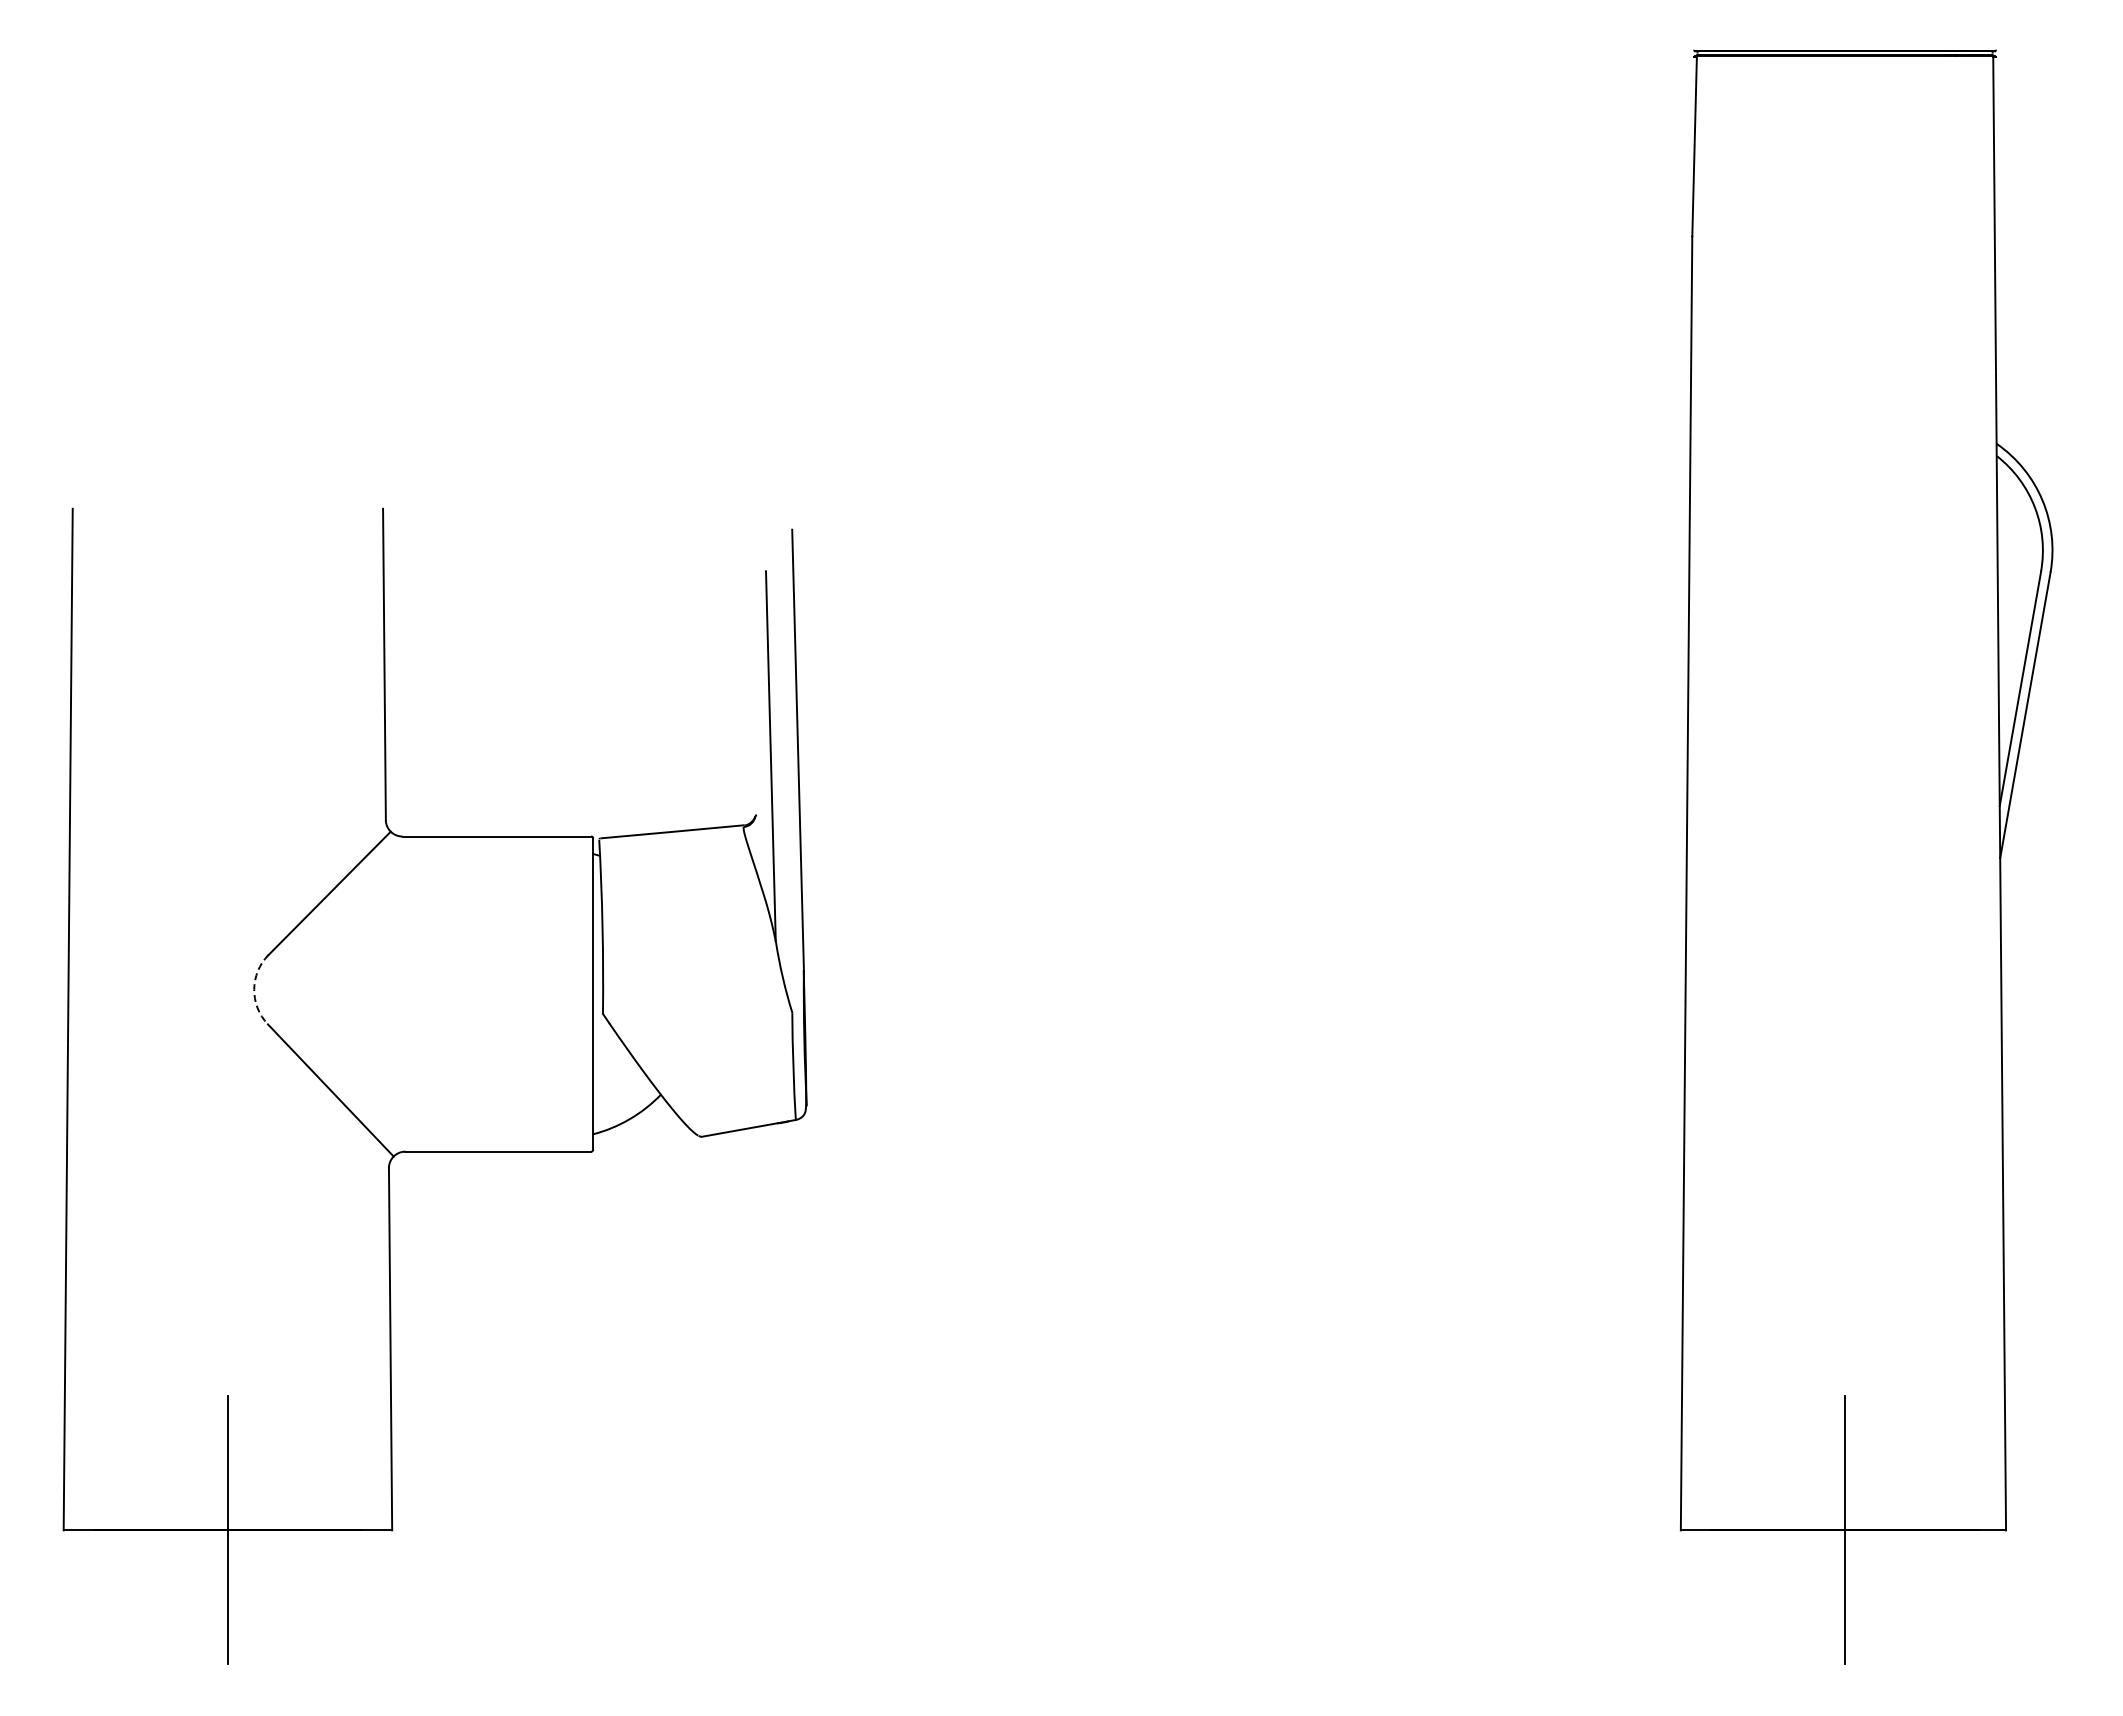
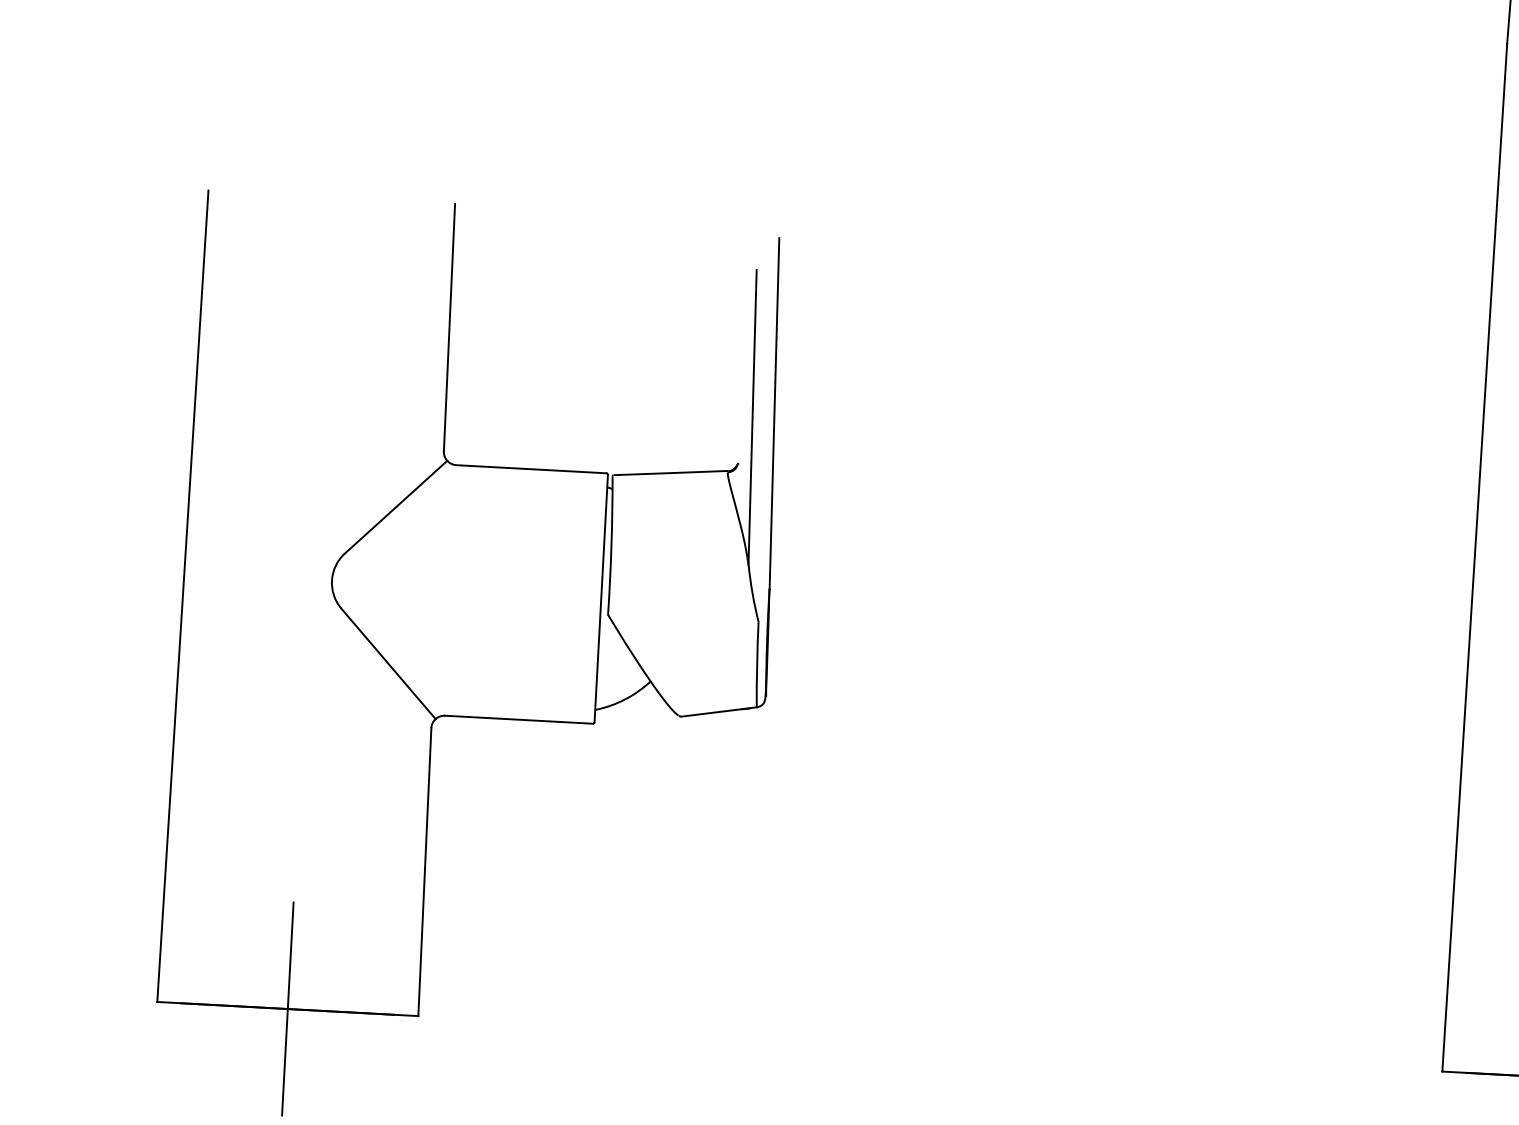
arc: (254, 989) -> (332, 580), dashed -> solid

